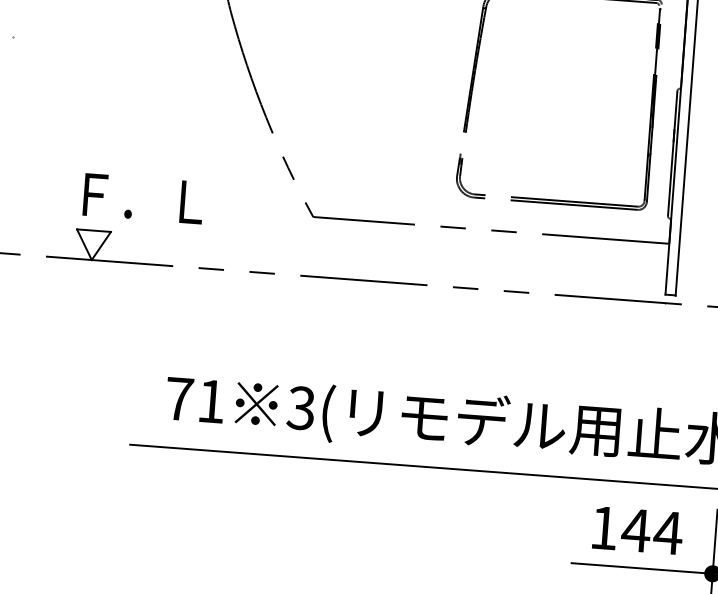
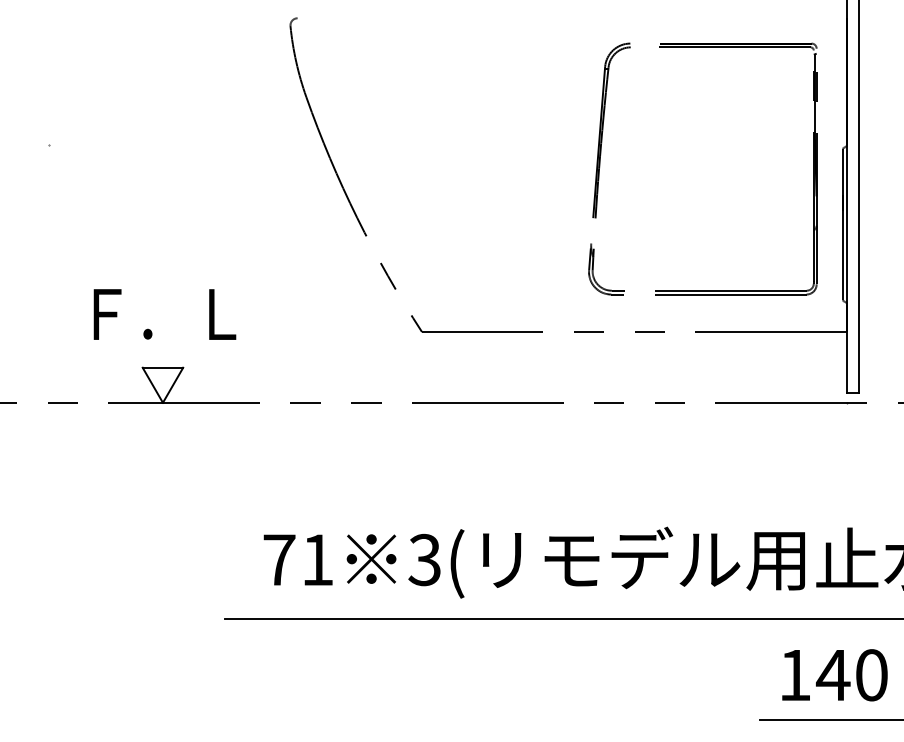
text: (143, 198) -> (164, 314), moved
text: (668, 533) -> (871, 675), 144 -> 140

